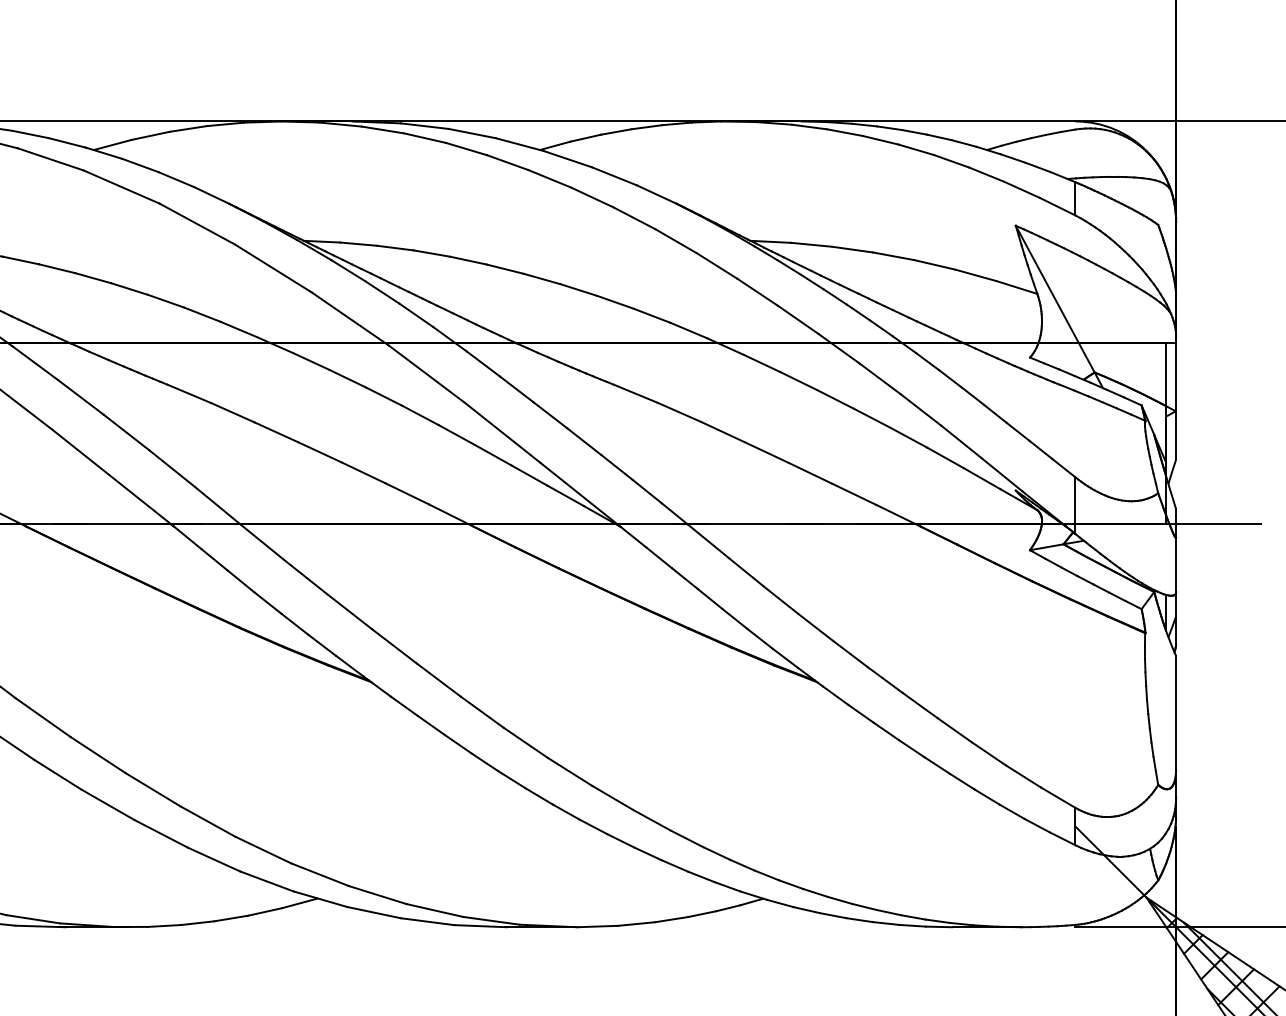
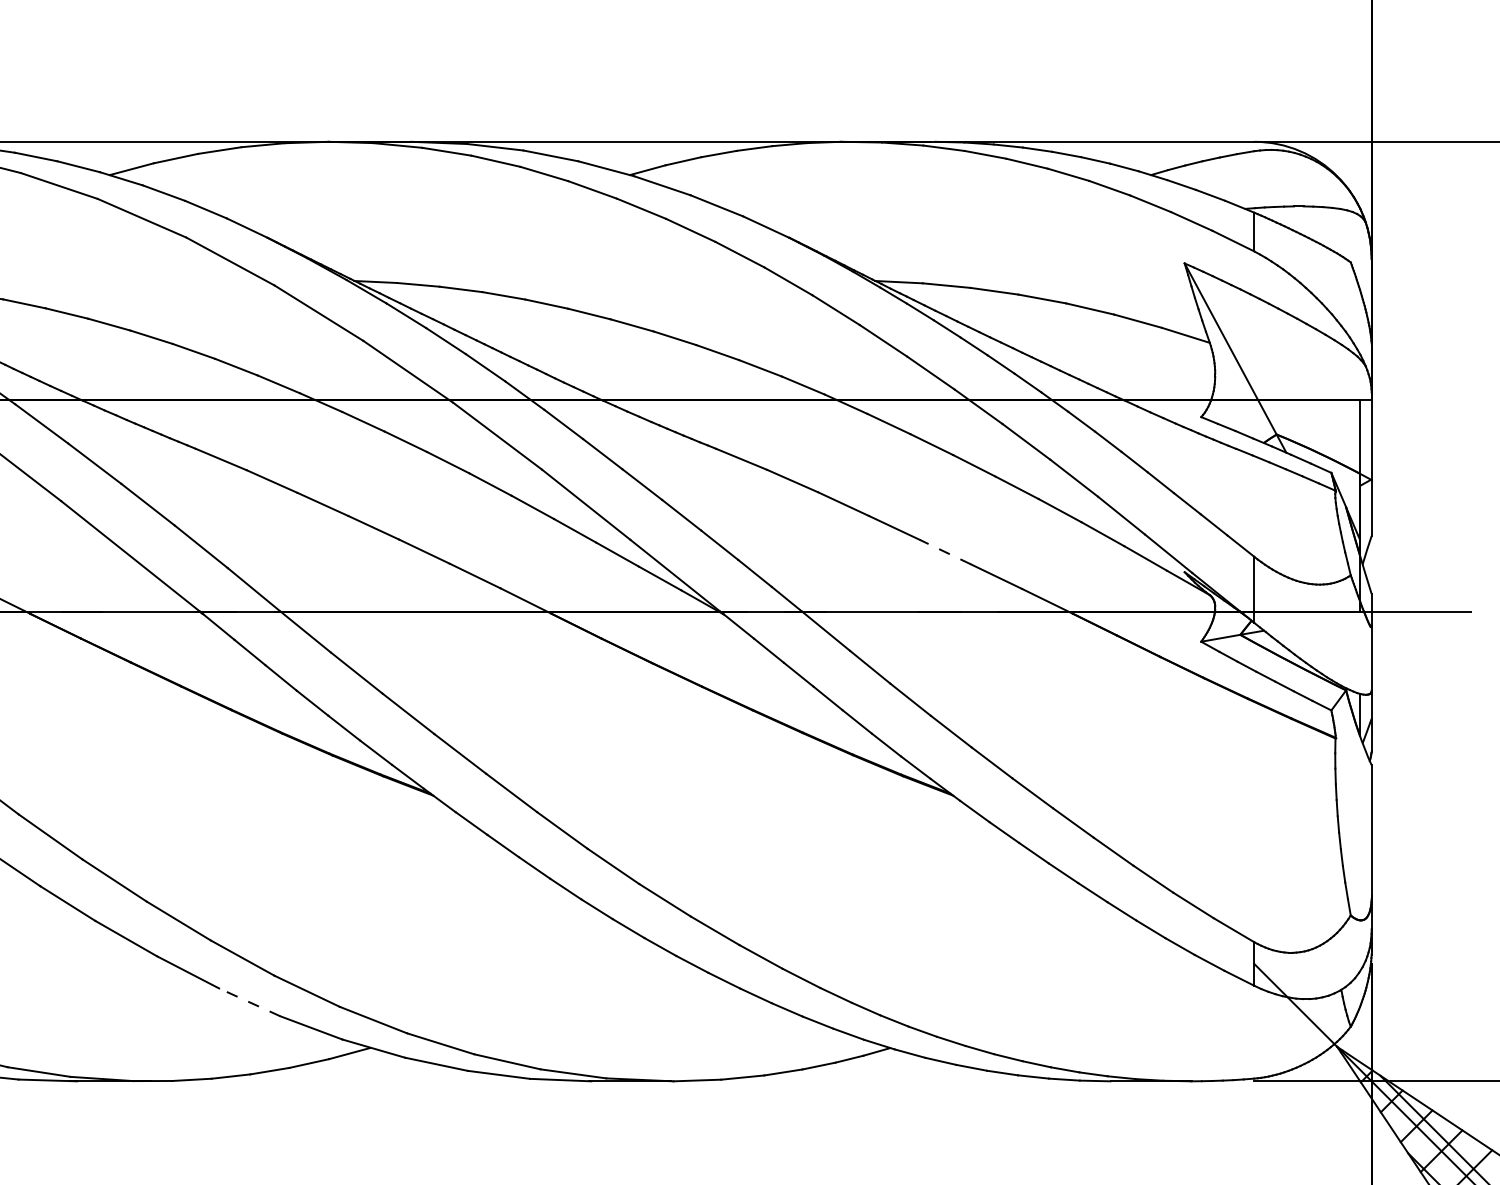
line: (810, 473) -> (945, 552), solid -> dashed
line: (213, 859) -> (249, 1002), solid -> dashed

